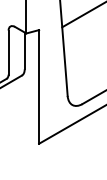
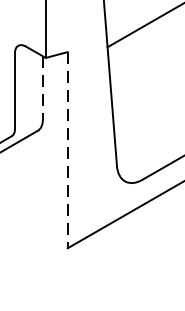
line: (24, 51) -> (42, 89), solid -> dashed
line: (39, 86) -> (68, 149), solid -> dashed

